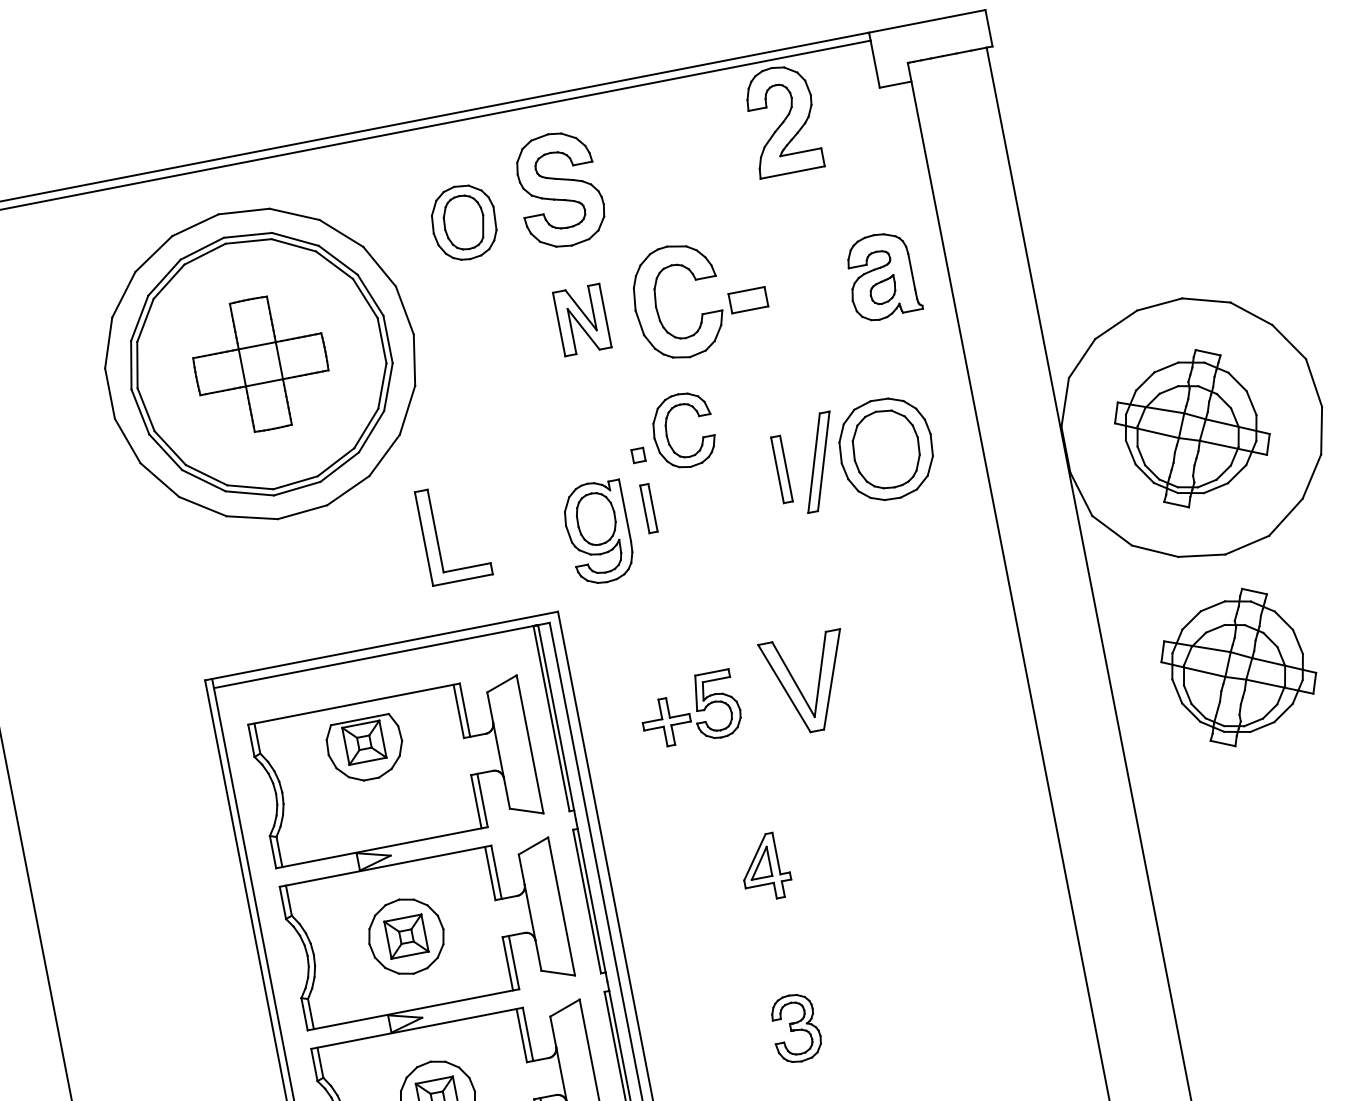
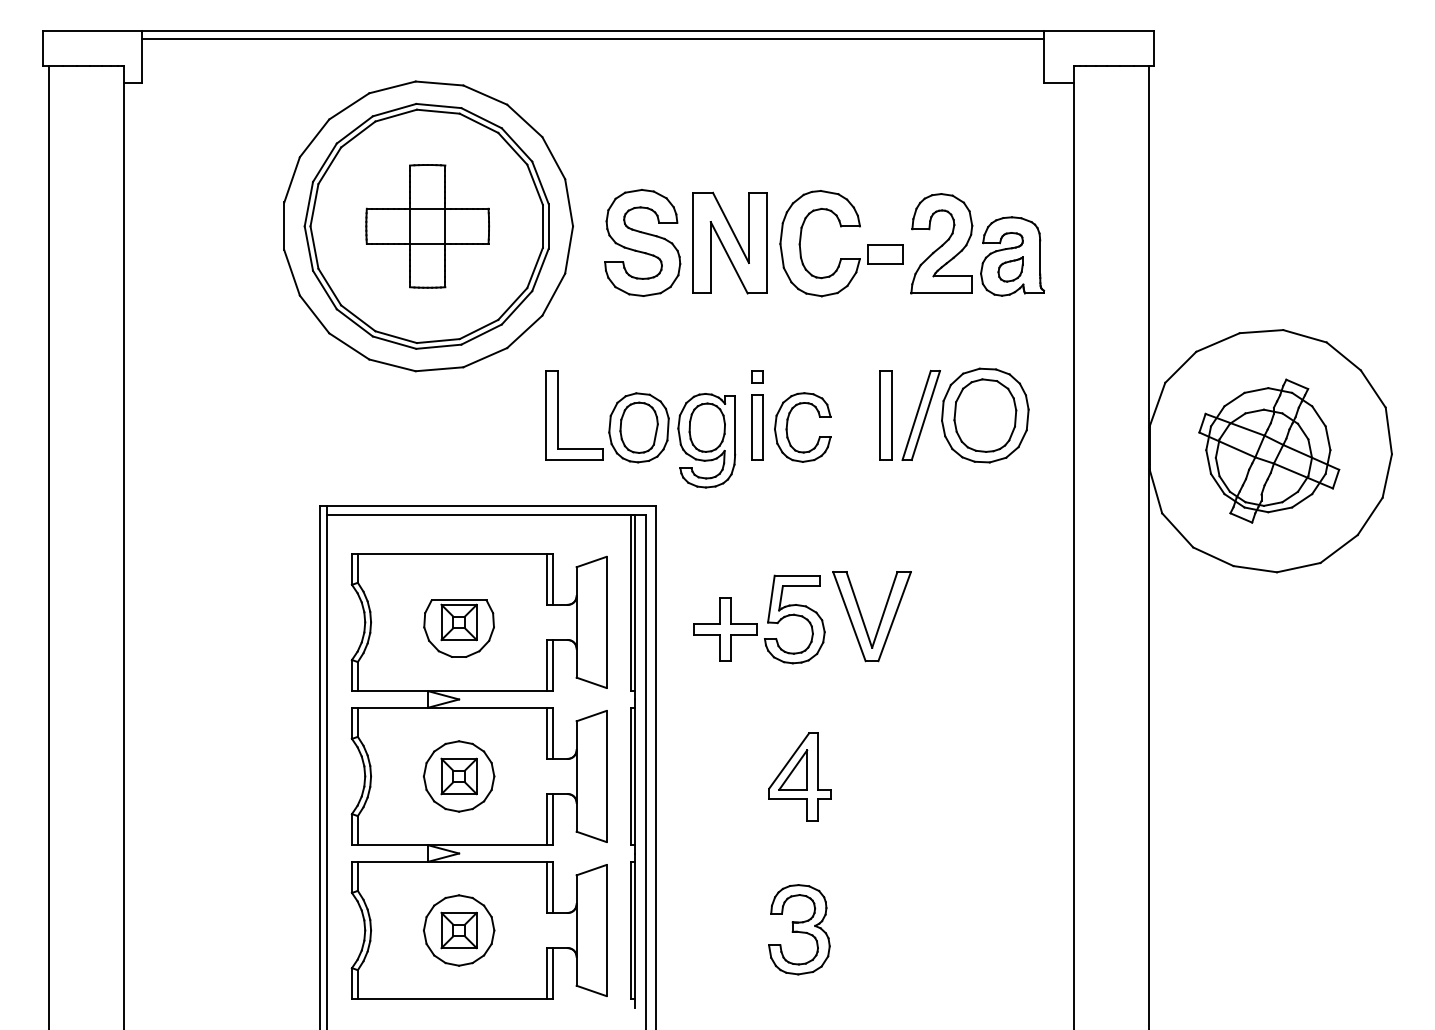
part: (782, 120) -> (941, 243), moved
part: (559, 189) -> (642, 242), moved
part: (463, 222) -> (638, 427), moved
part: (581, 319) -> (729, 242), size x1.67
part: (667, 429) -> (788, 423), moved
part: (781, 469) -> (885, 415), size x1.43
part: (649, 508) -> (757, 427), size x1.43
part: (1238, 666) -> (1269, 677), removed
part: (690, 710) -> (759, 619), size x1.43
part: (364, 749) -> (458, 628), moved
part: (764, 867) -> (799, 776), size x1.43
part: (795, 1028) -> (799, 929), size x1.43

